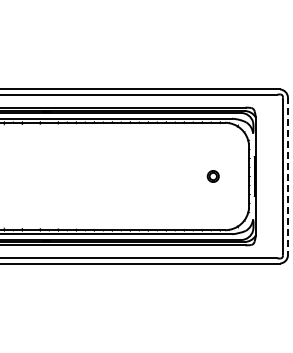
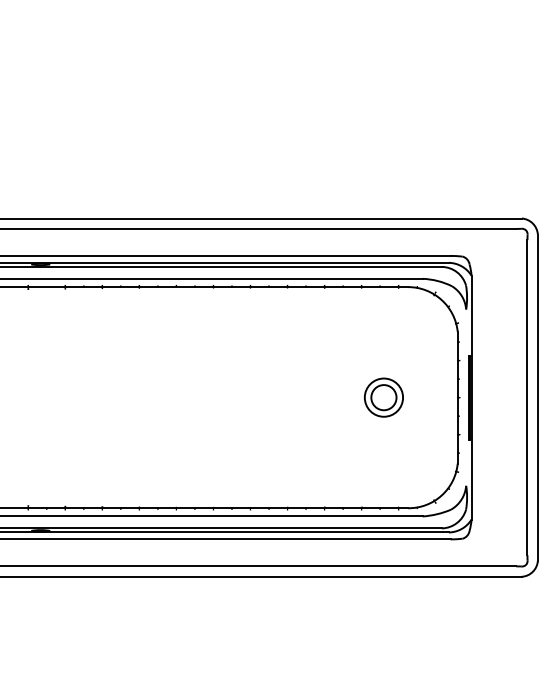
part: (213, 176) -> (384, 397), size x1.67
line: (287, 176) -> (536, 397), dashed -> solid

